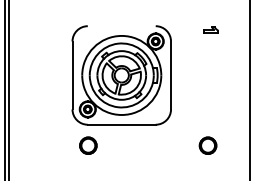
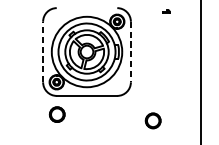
part: (210, 29) -> (166, 11), size x0.6
line: (72, 75) -> (43, 52), solid -> dashed
line: (171, 75) -> (131, 52), solid -> dashed
part: (207, 145) -> (152, 120), moved

